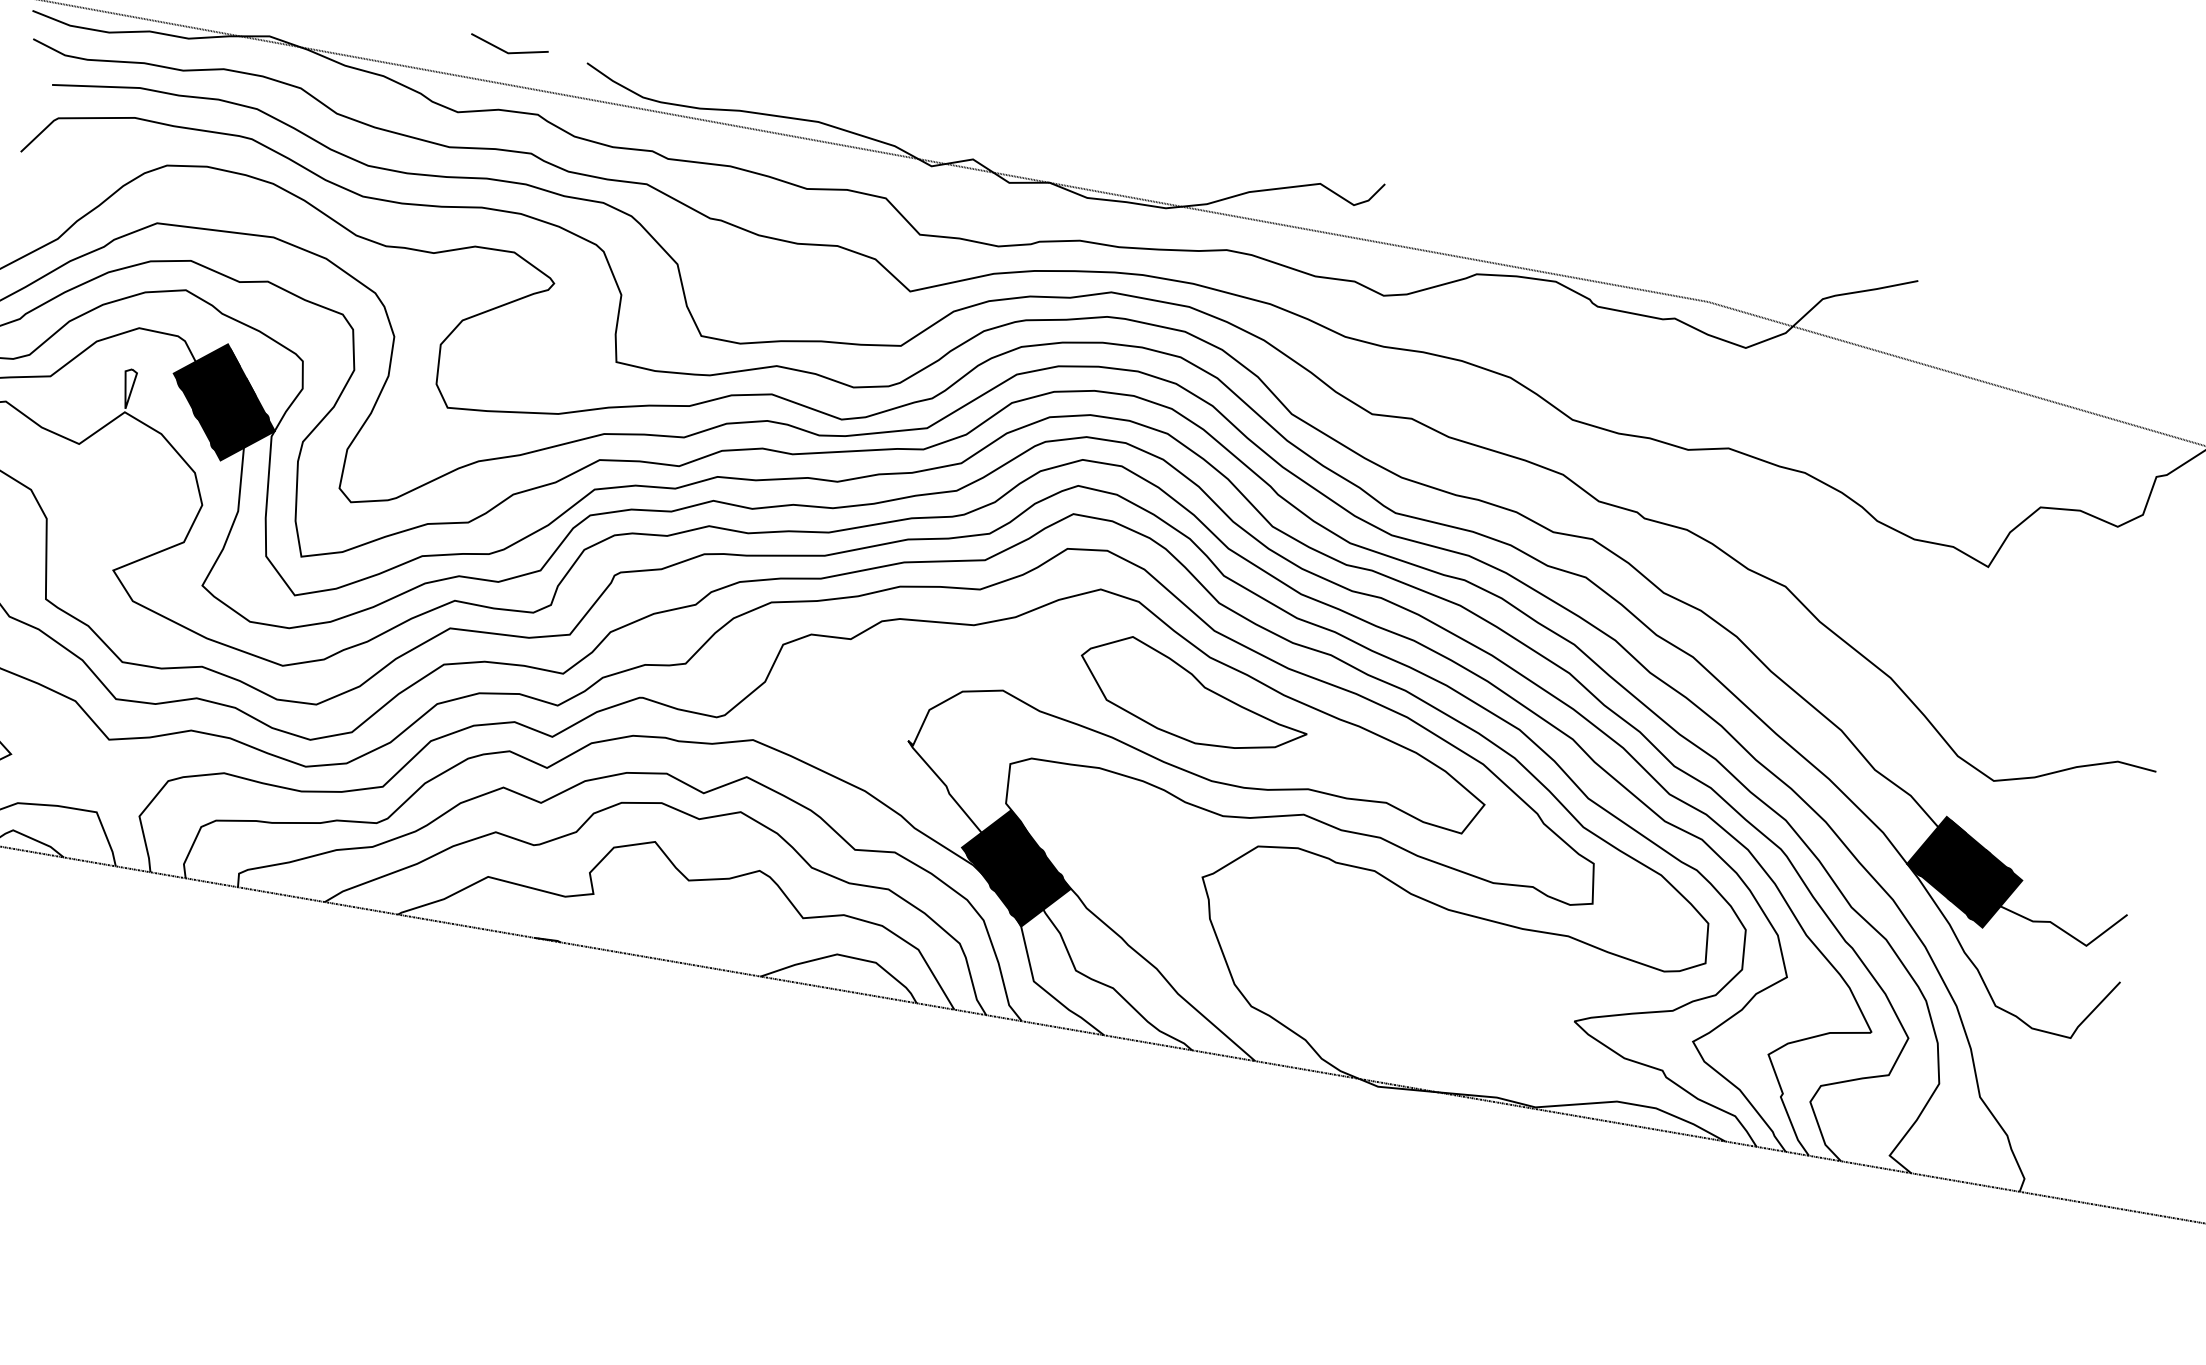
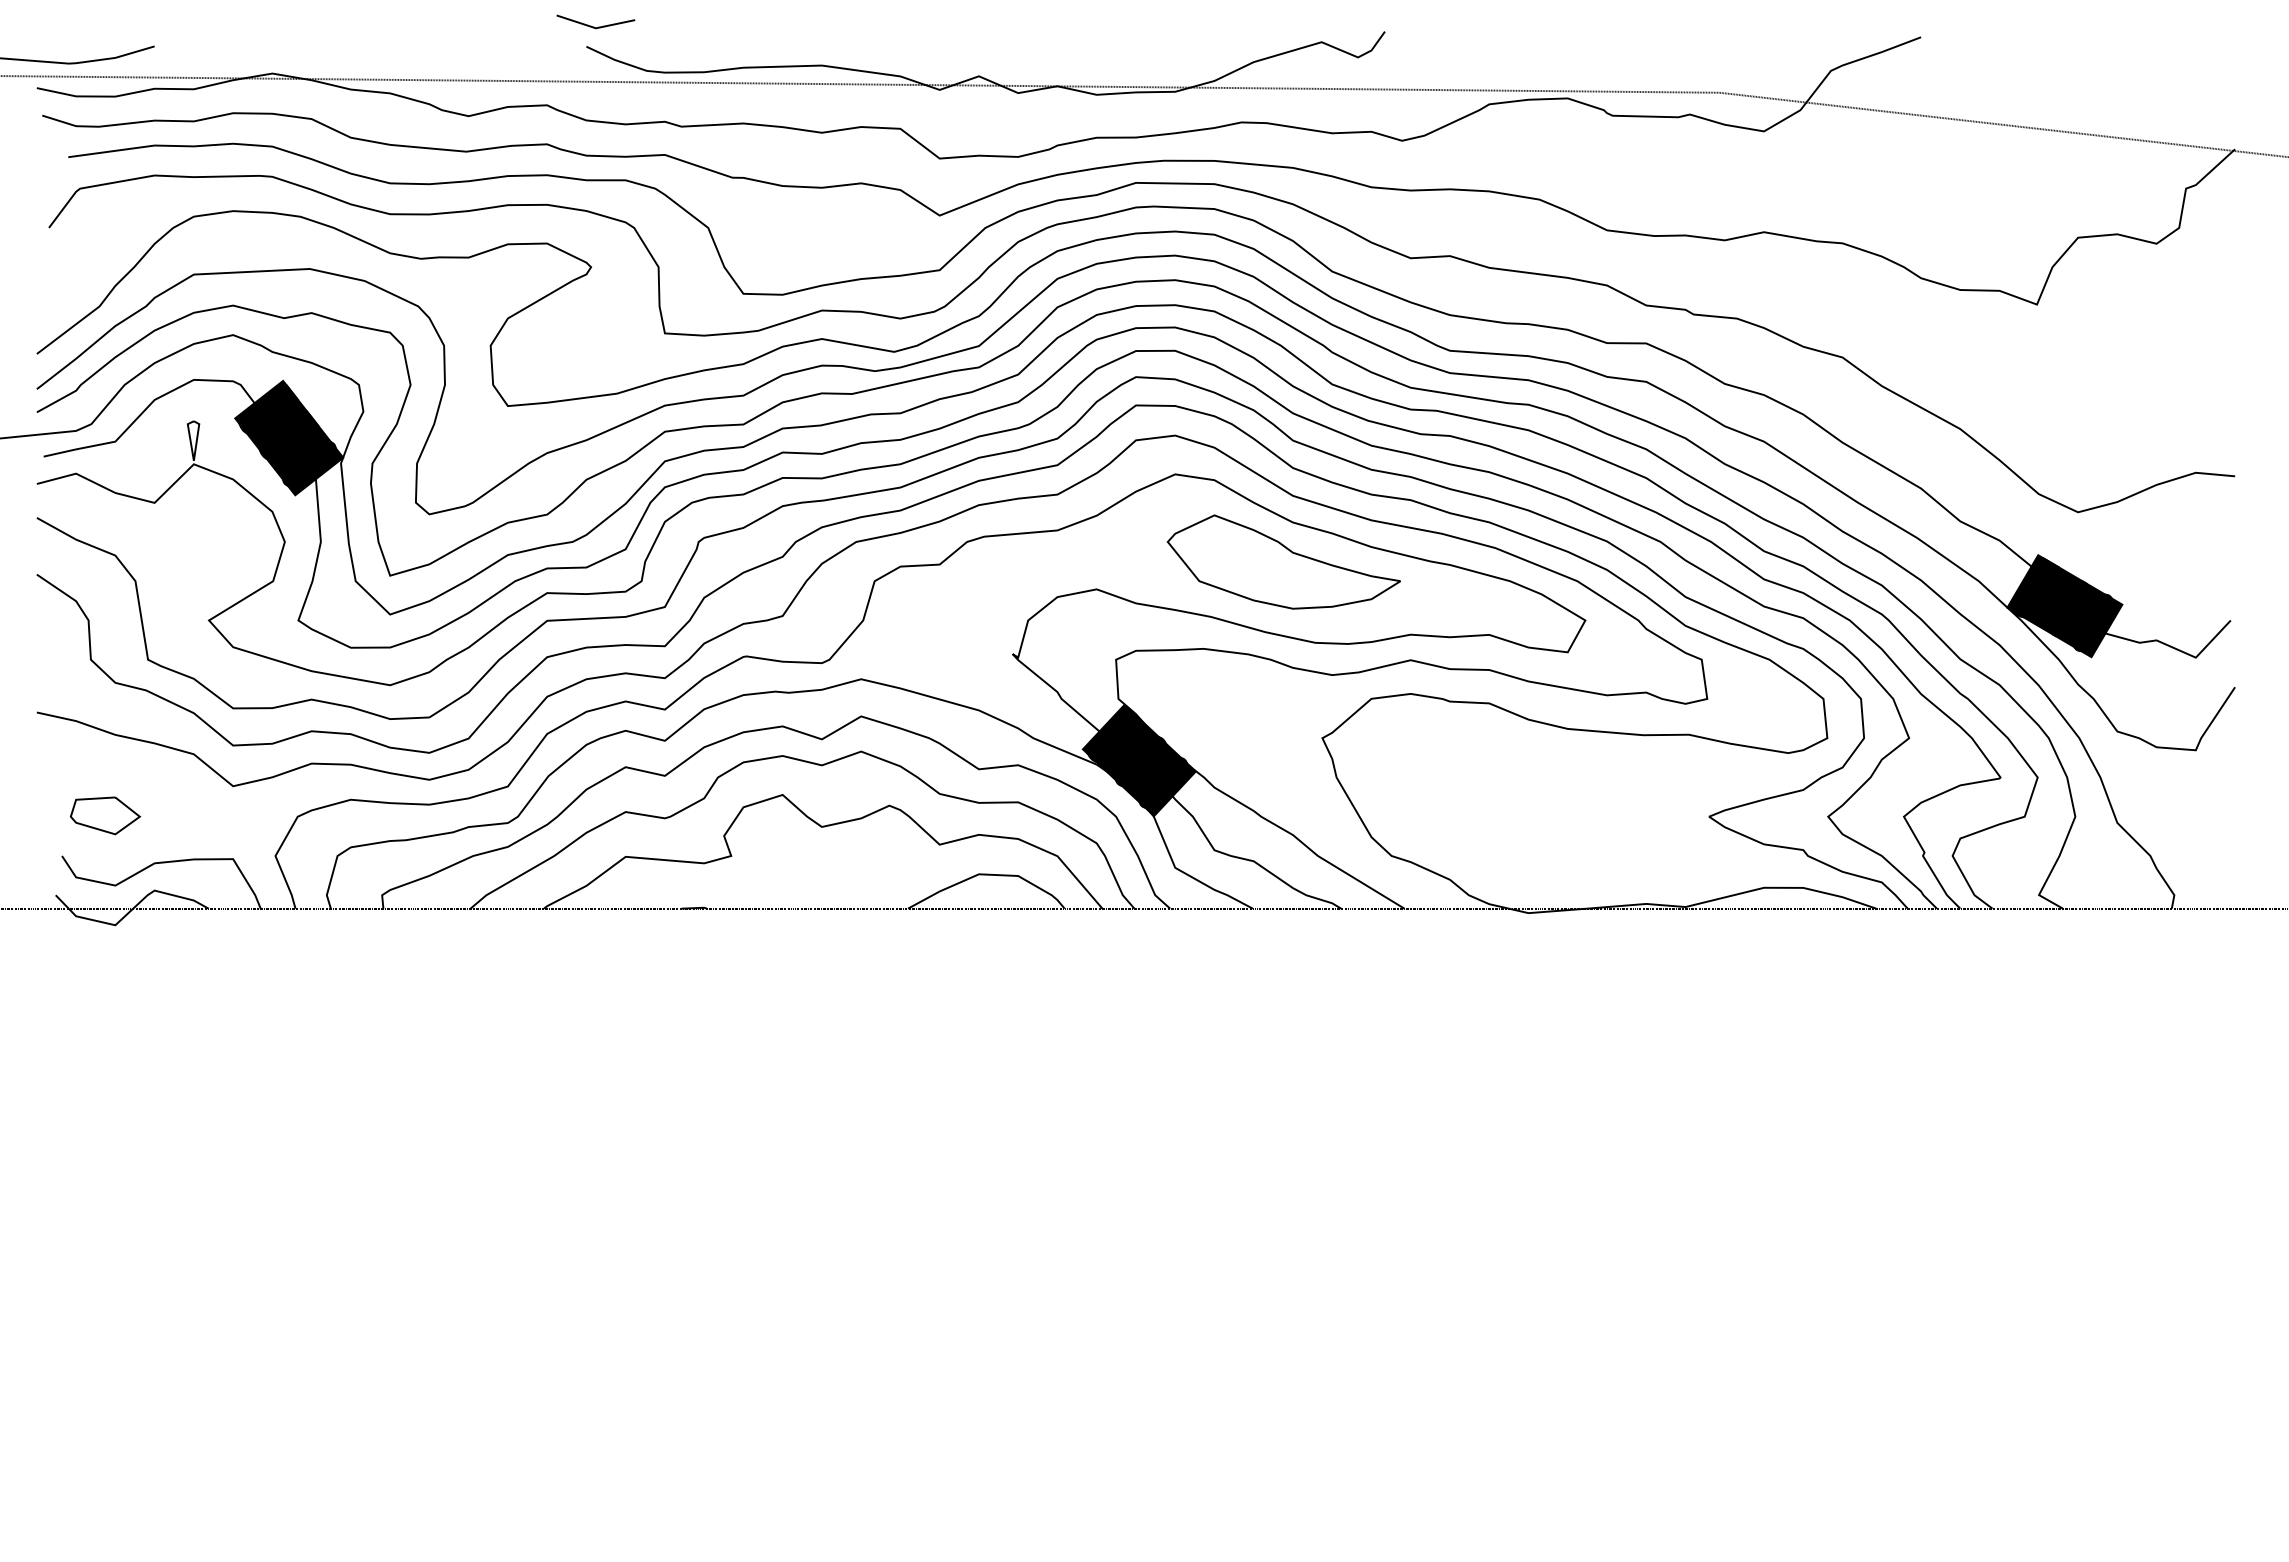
line: (507, 51) -> (594, 26), moved

